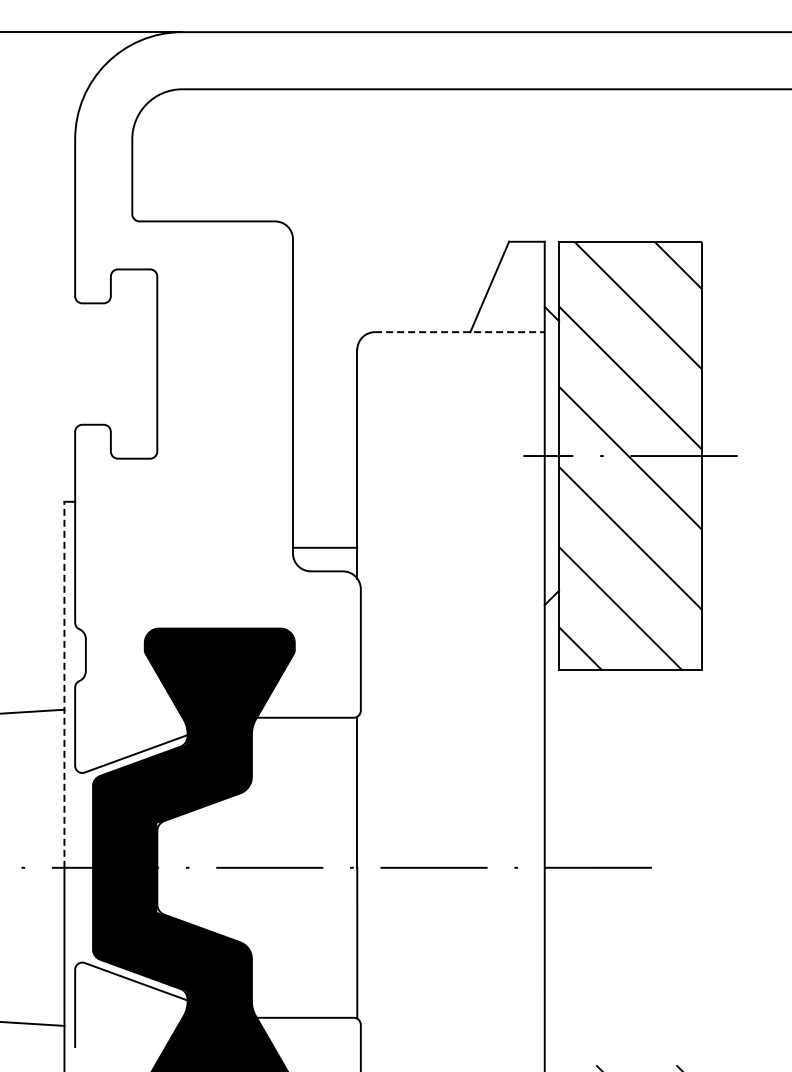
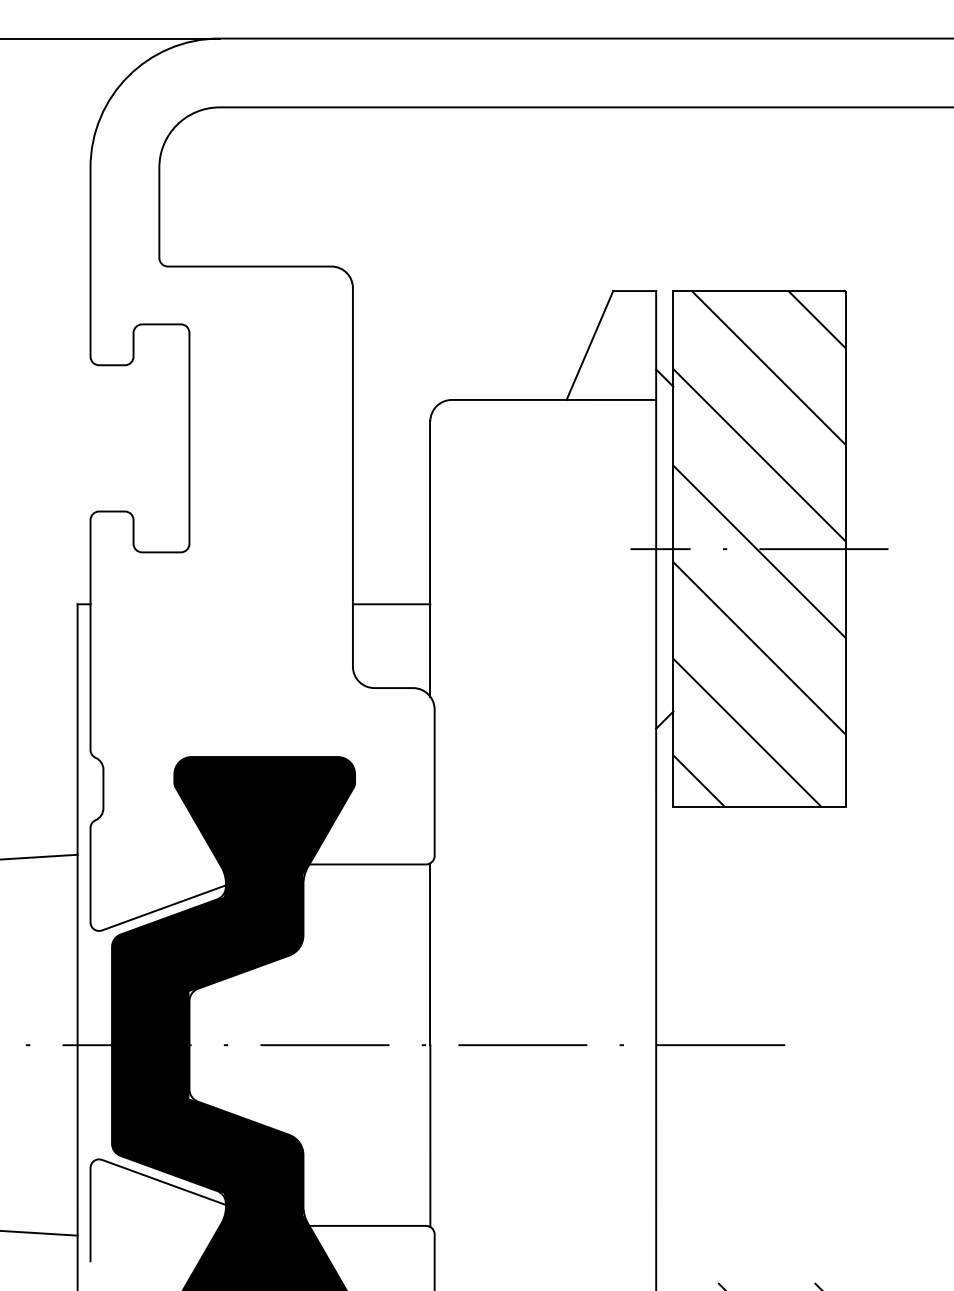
line: (459, 332) -> (553, 400), dashed -> solid
line: (325, 547) -> (392, 603), moved
line: (64, 684) -> (77, 824), dashed -> solid

